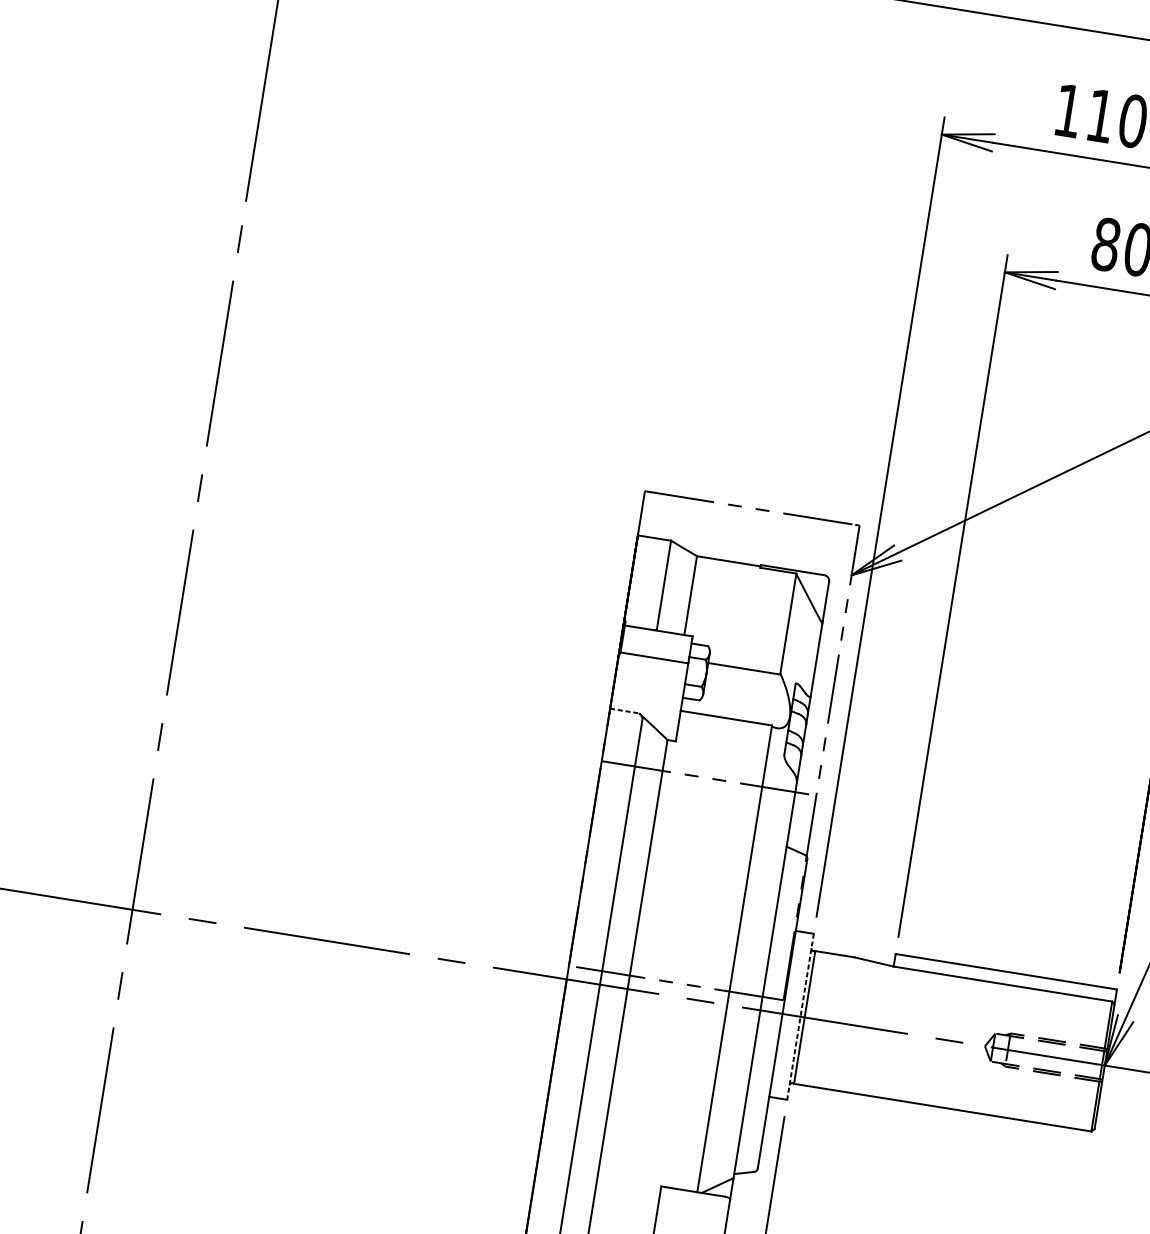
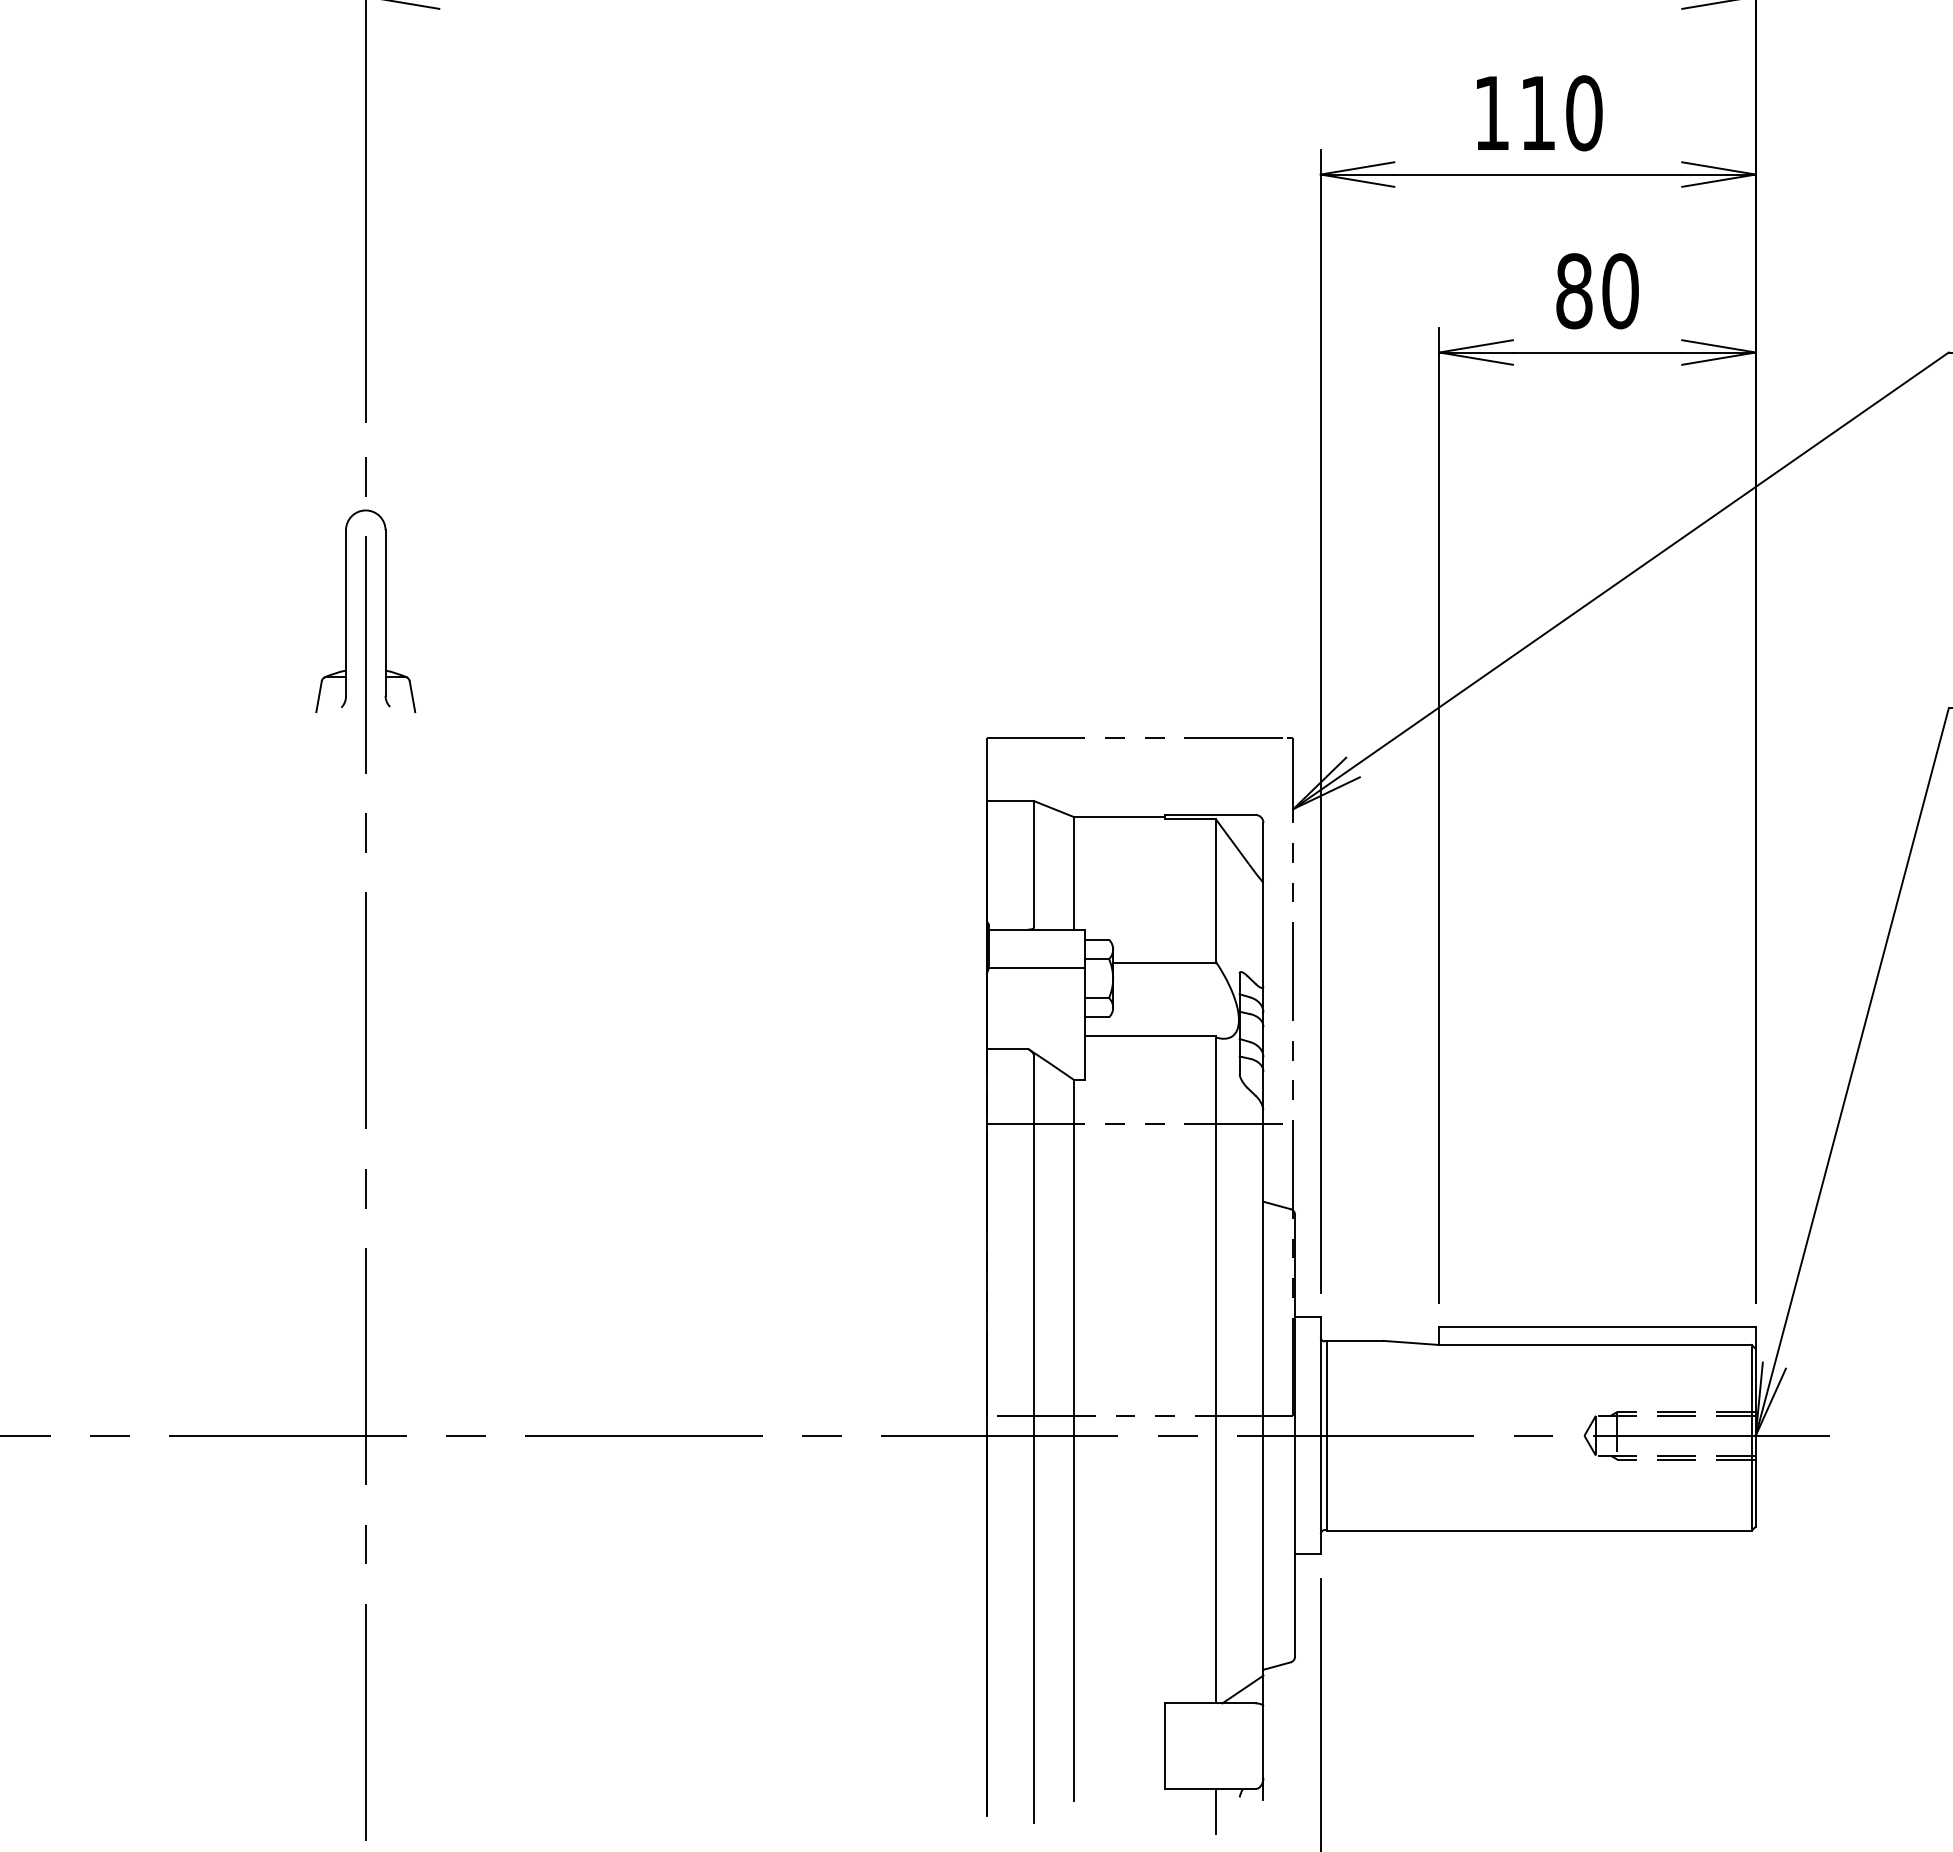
part: (211, 331) -> (346, 611), added
line: (624, 710) -> (1007, 1048), dashed -> solid
line: (800, 1016) -> (1320, 1435), dashed -> solid

